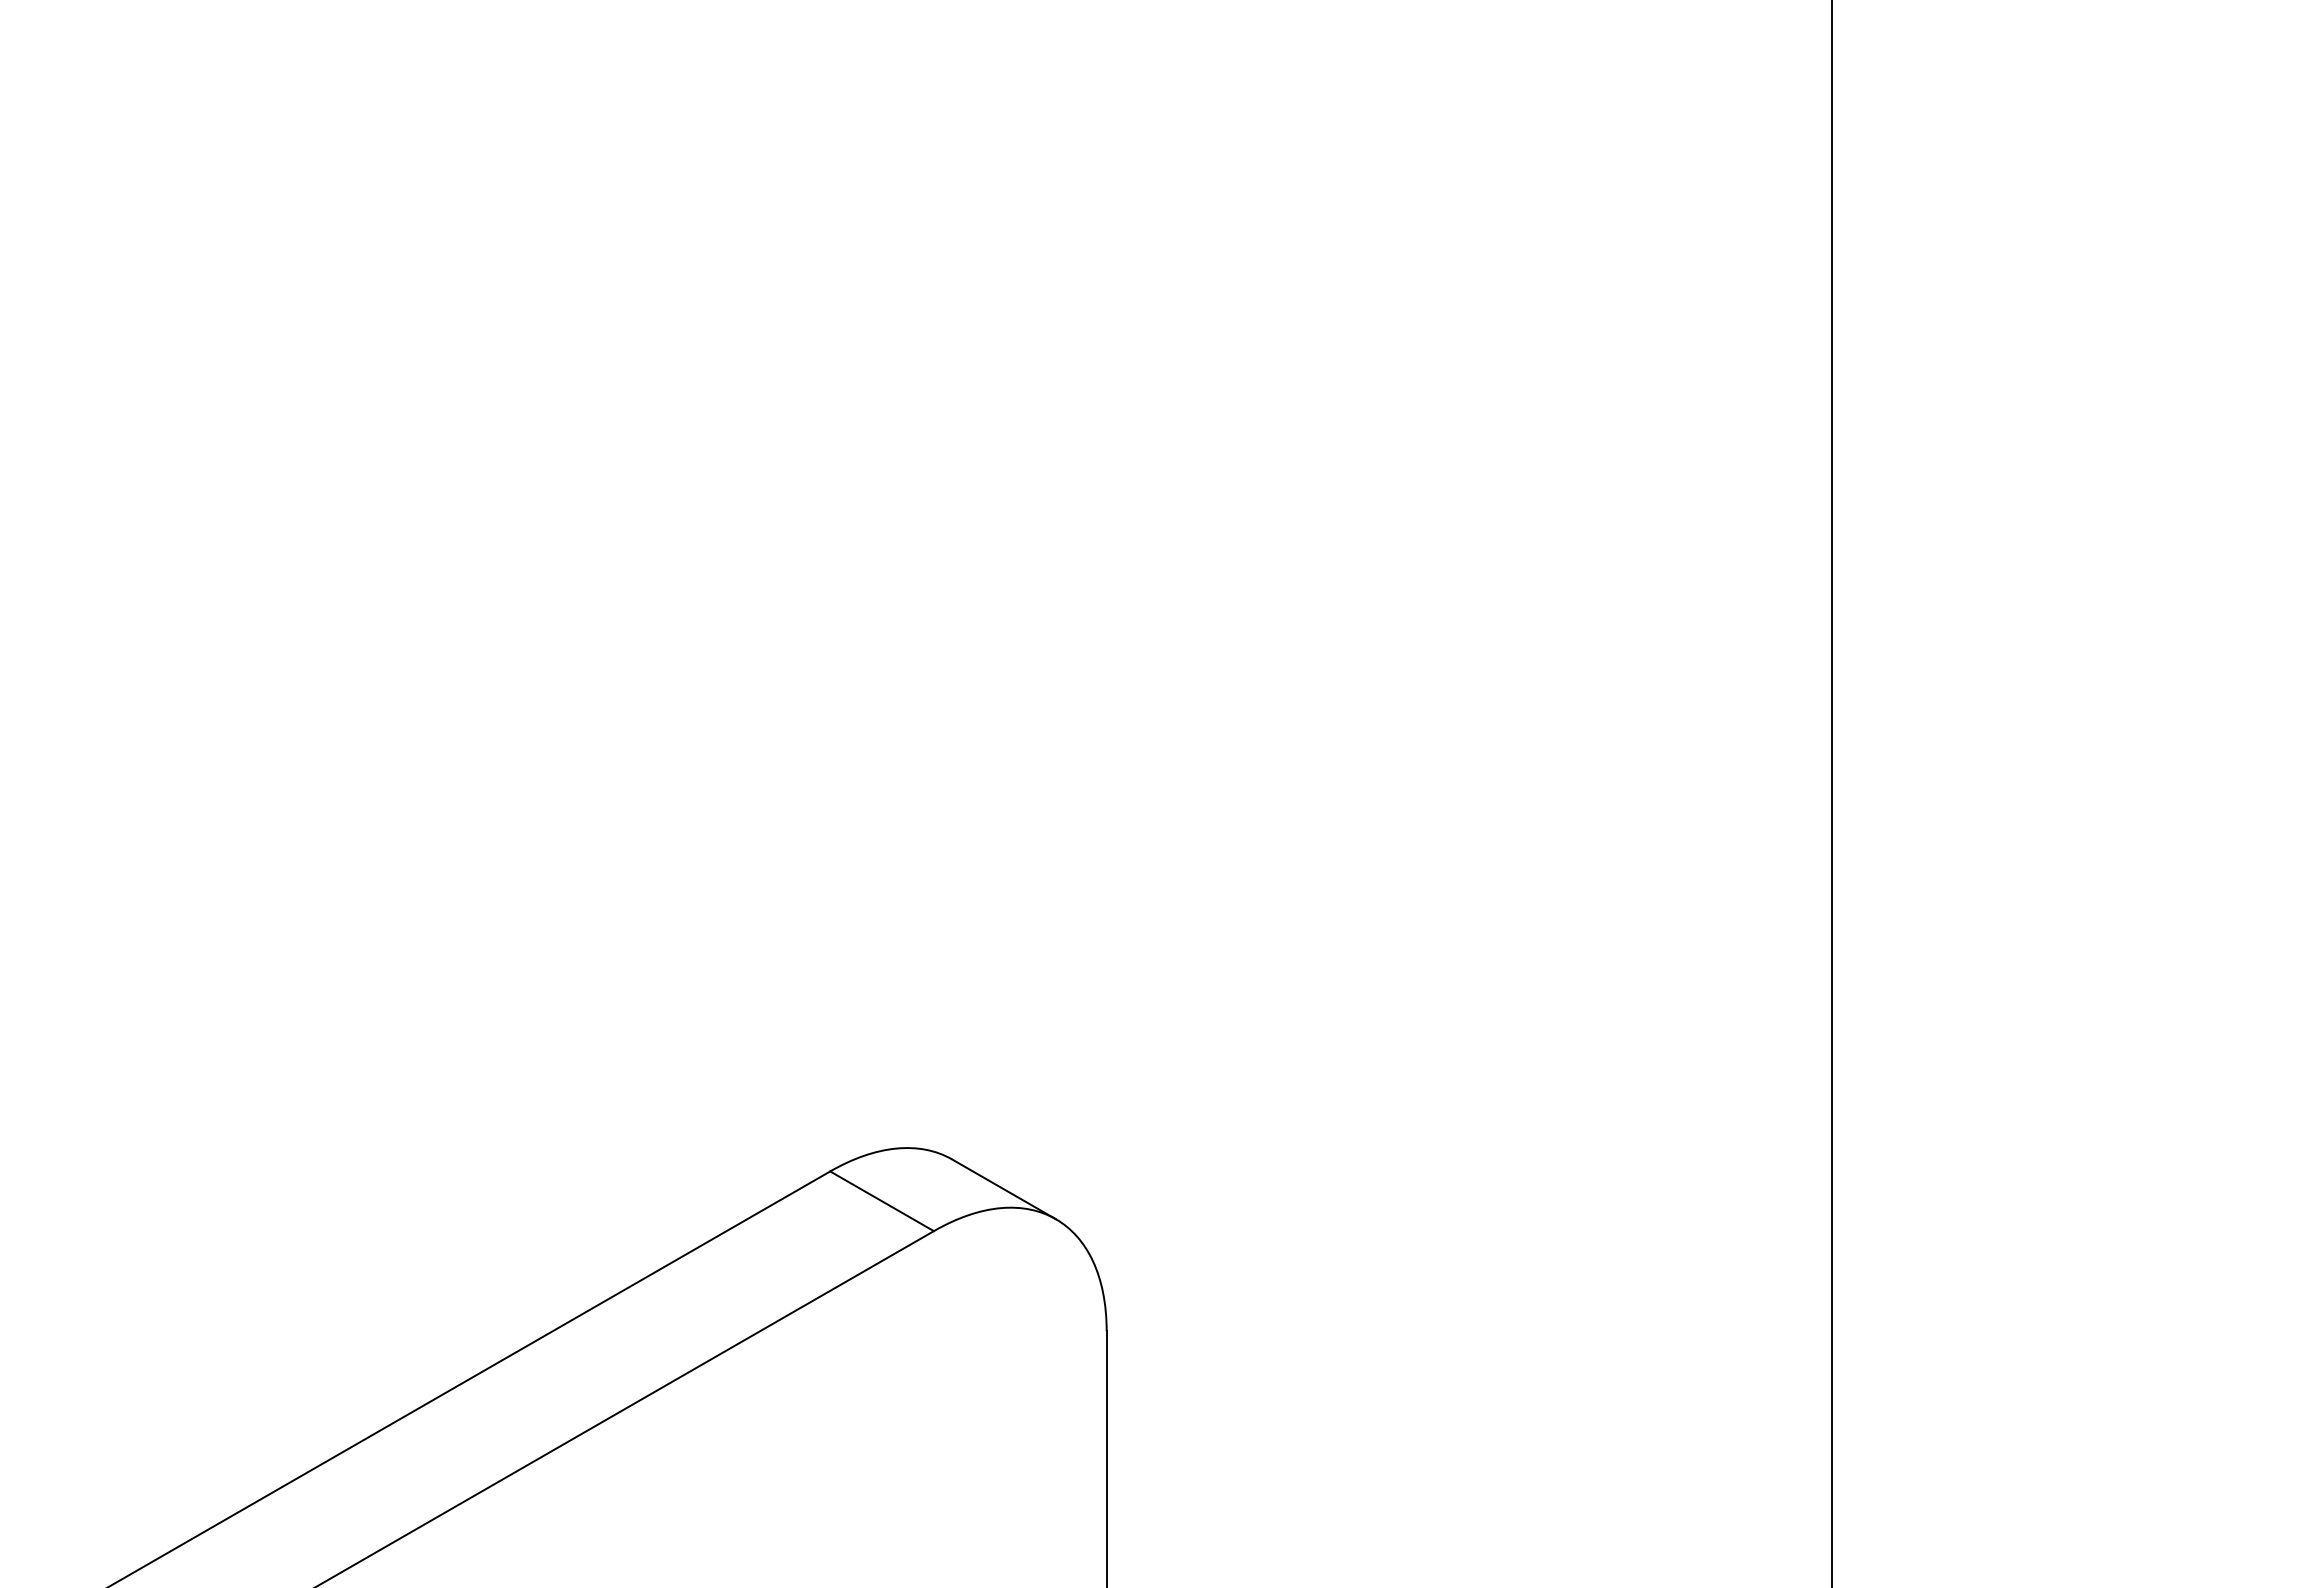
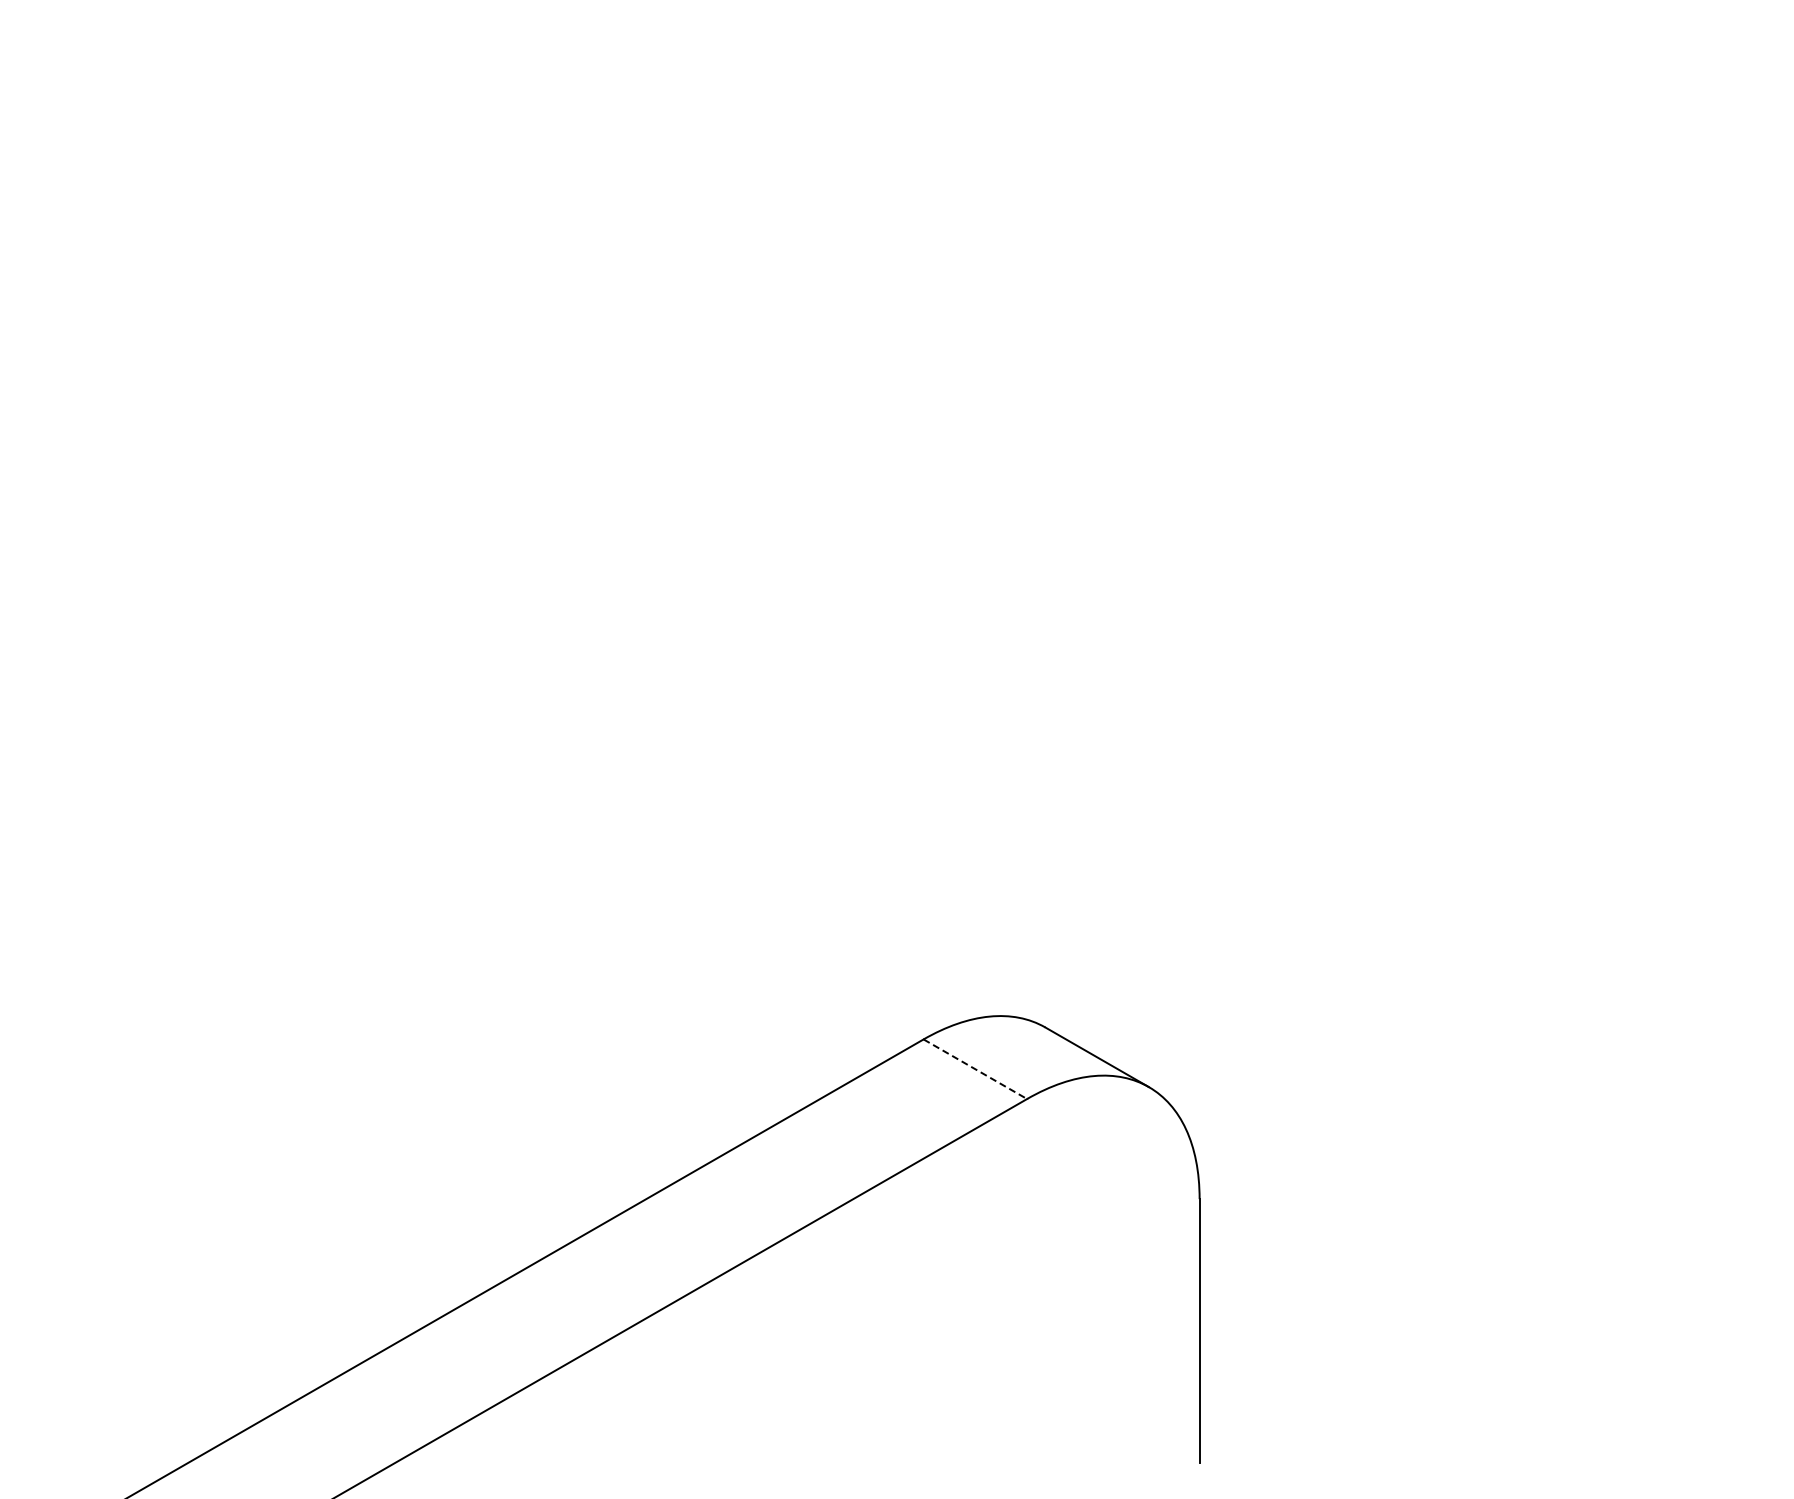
line: (882, 1201) -> (975, 1069), solid -> dashed

